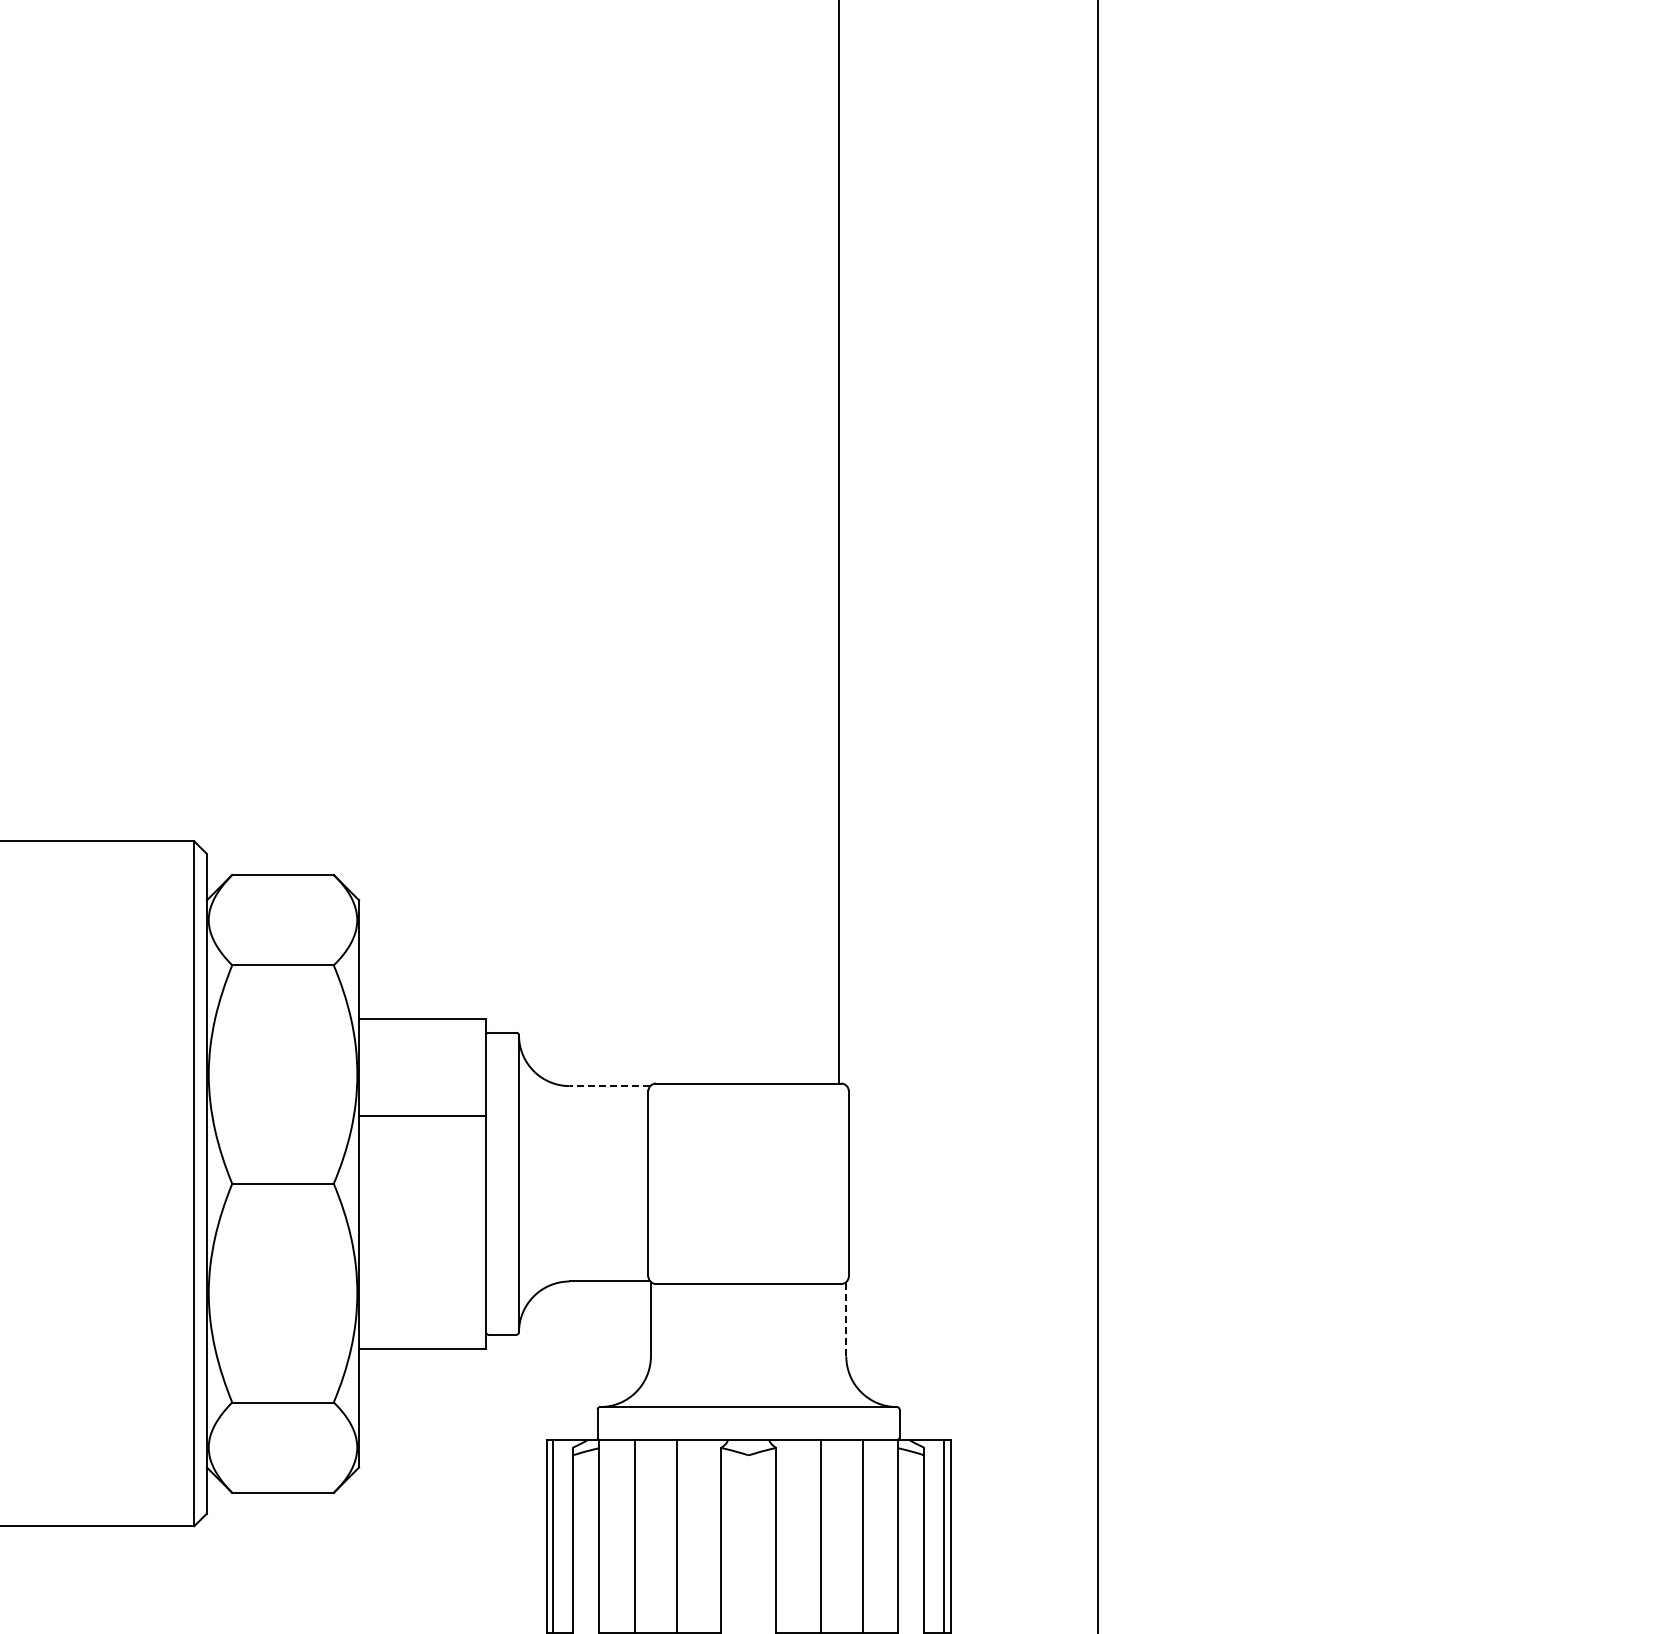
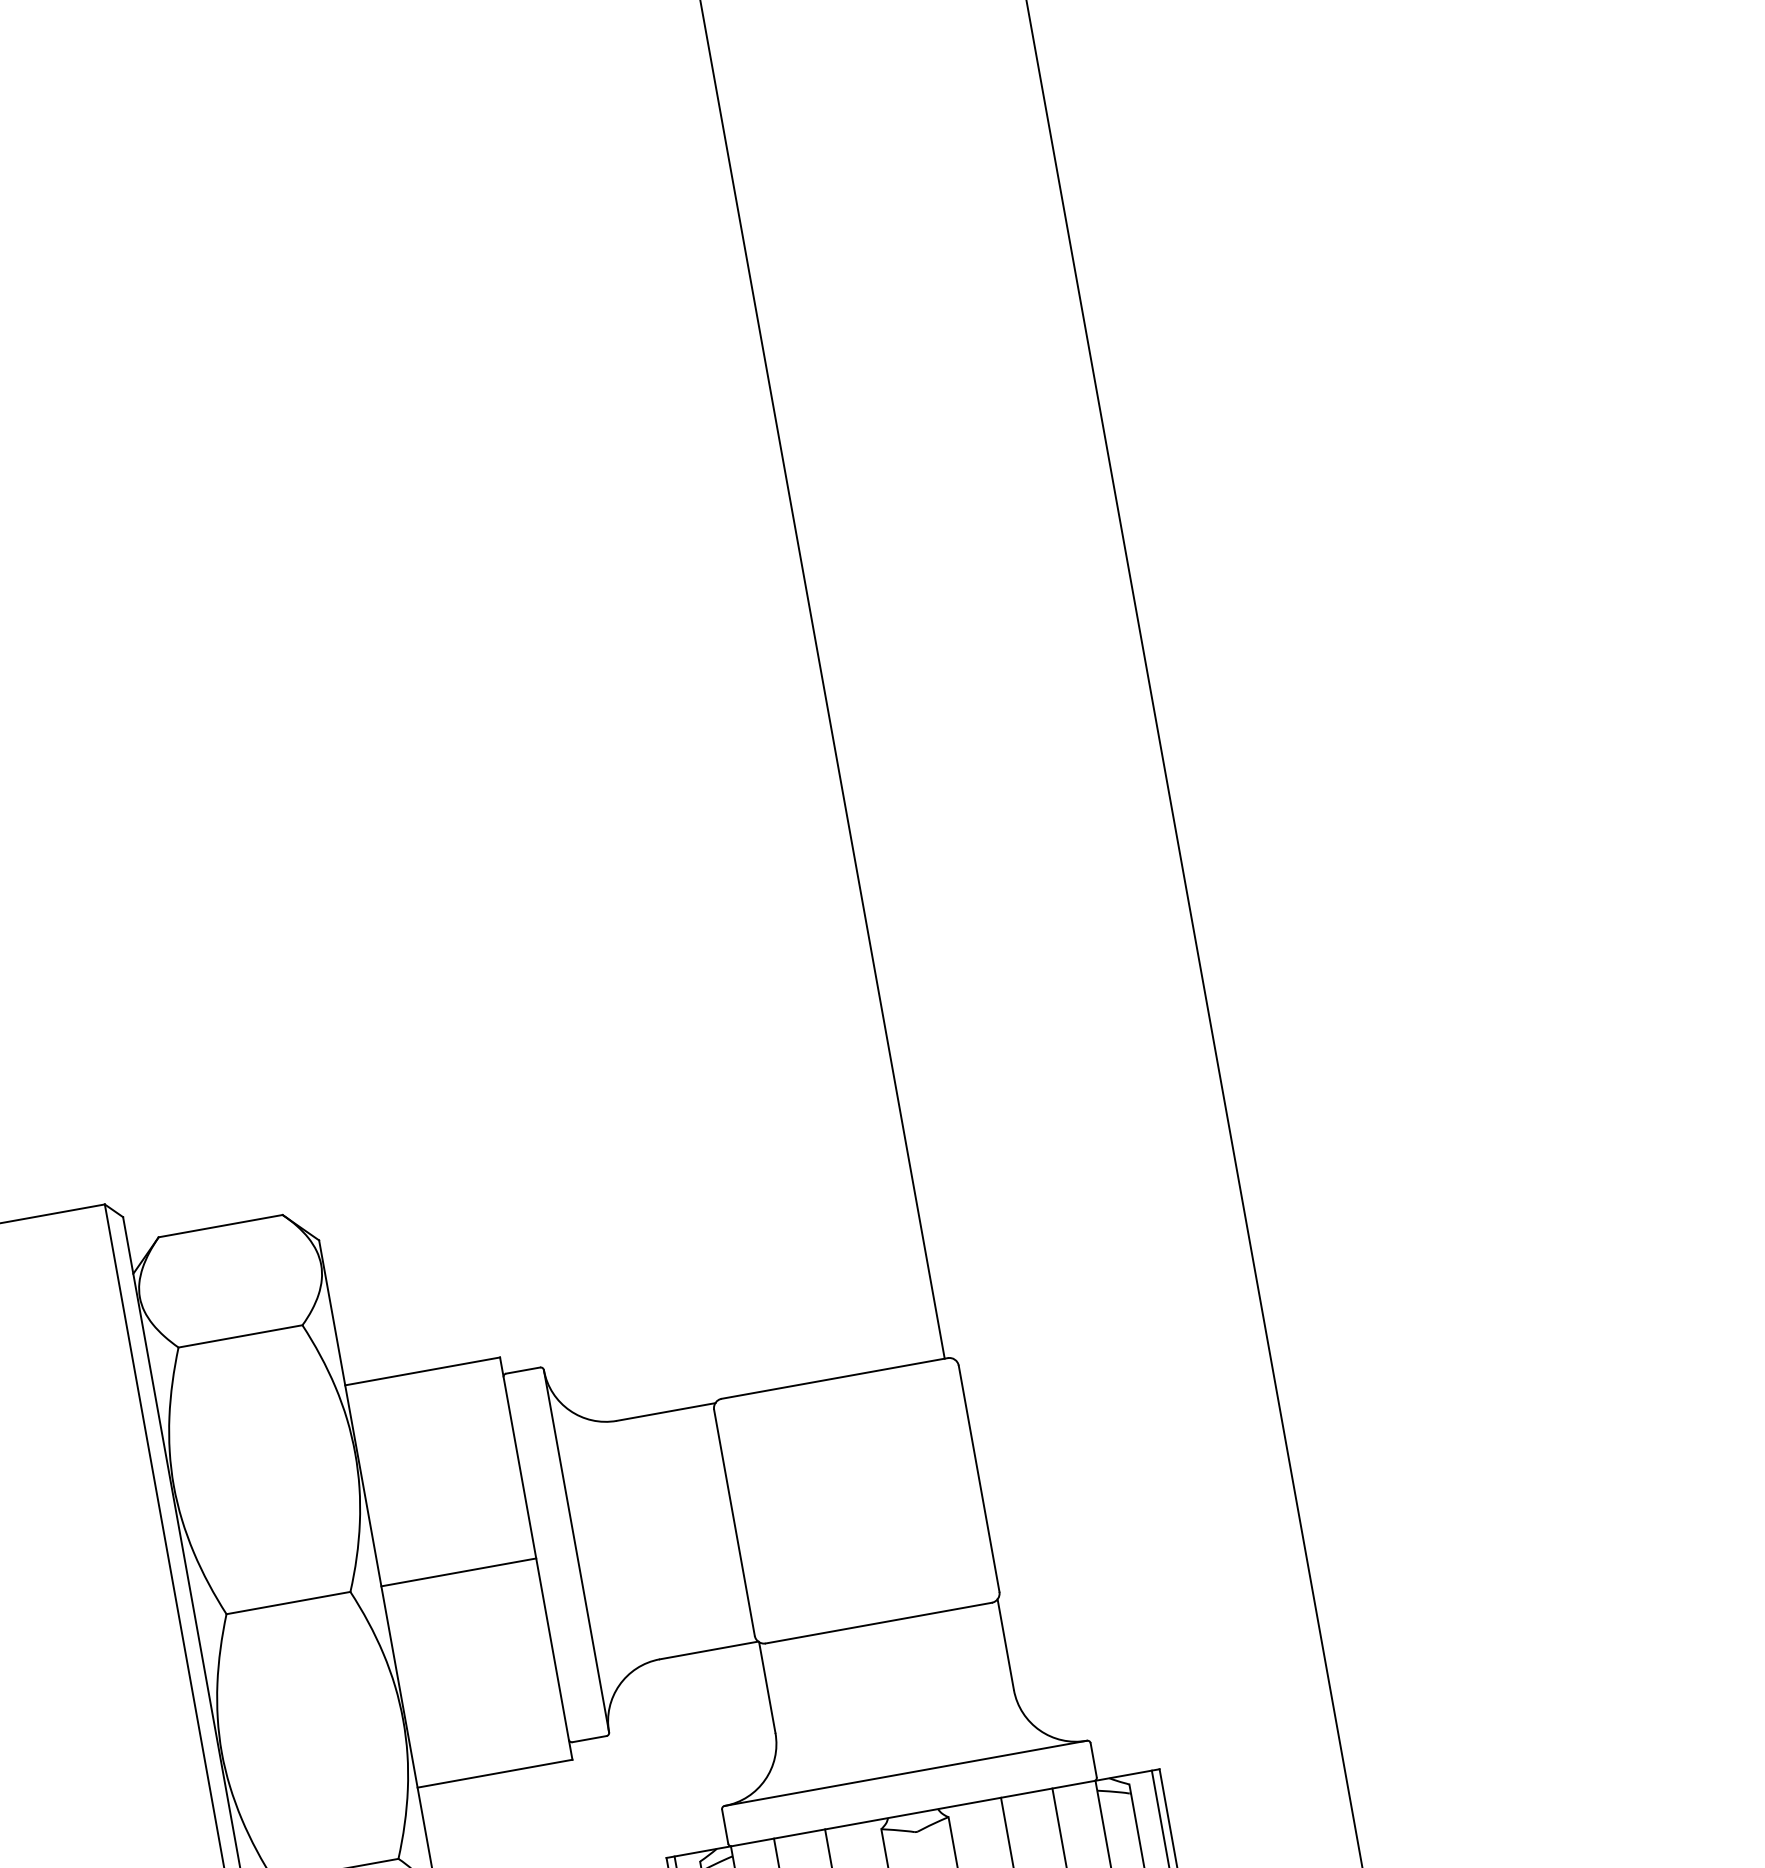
line: (609, 1086) -> (665, 1412), dashed -> solid
line: (422, 1115) -> (458, 1572), moved
line: (846, 1318) -> (1005, 1643), dashed -> solid

